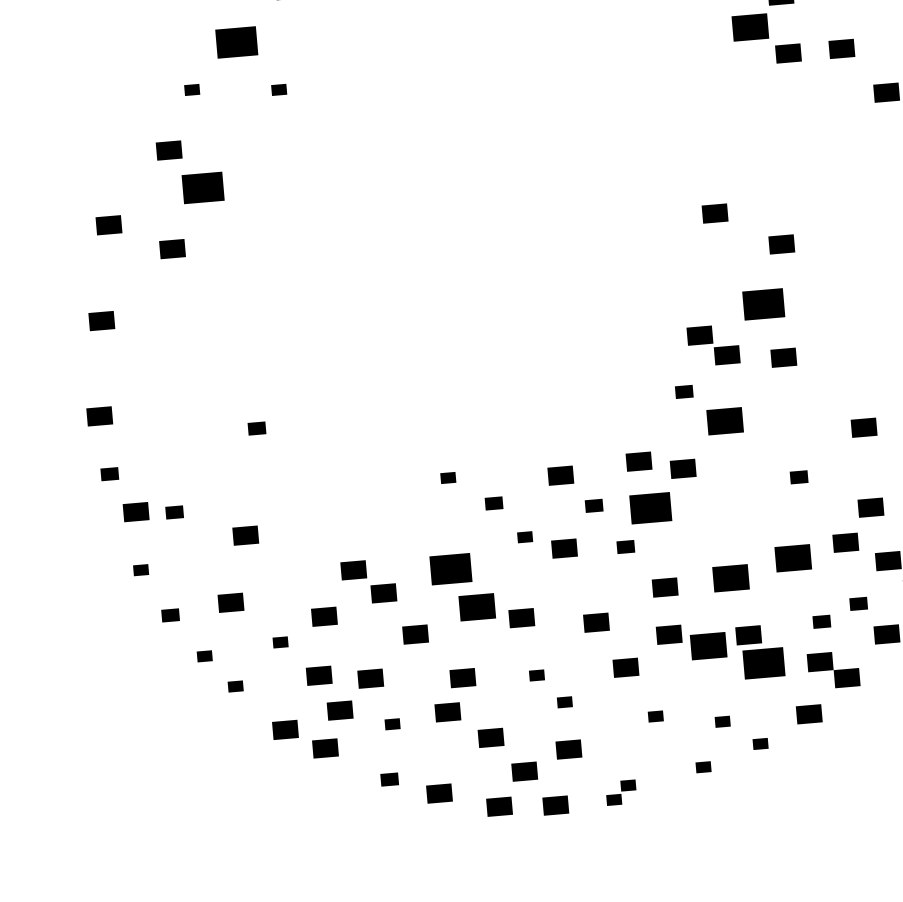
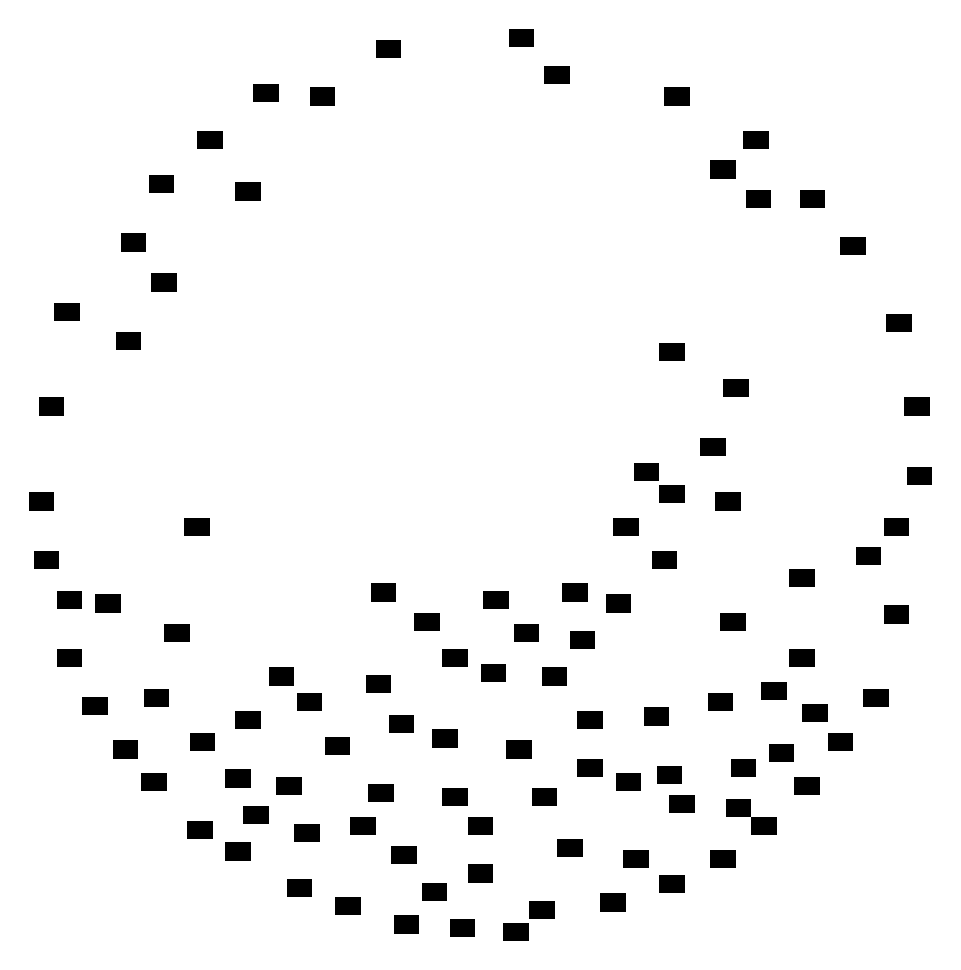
part: (749, 27) -> (722, 169), size x0.71
part: (236, 41) -> (209, 139), size x0.62
part: (192, 89) -> (161, 183), size x1.67
part: (278, 90) -> (247, 191), size x1.67
part: (202, 187) -> (163, 282), size x0.62
part: (763, 304) -> (712, 446), size x0.62
part: (683, 391) -> (625, 526), size x1.43
part: (725, 421) -> (664, 559), size x0.71
part: (256, 428) -> (196, 526), size x1.43
part: (109, 473) -> (46, 559), size x1.43
part: (448, 477) -> (383, 592), size x1.67
part: (798, 477) -> (732, 621), size x1.43
part: (493, 503) -> (426, 621), size x1.43
part: (594, 505) -> (526, 632), size x1.43
part: (650, 507) -> (582, 639), size x0.62
part: (174, 512) -> (107, 603), size x1.43
part: (524, 536) -> (454, 657), size x1.67
part: (625, 547) -> (554, 676), size x1.43
part: (793, 557) -> (720, 701), size x0.71
part: (141, 569) -> (69, 657), size x1.67
part: (451, 569) -> (378, 683), size x0.62
part: (730, 578) -> (656, 716), size x0.71
part: (858, 603) -> (781, 752), size x1.43
part: (477, 606) -> (401, 723), size x0.71
part: (170, 615) -> (94, 705), size x1.43
part: (821, 621) -> (743, 767), size x1.43
part: (280, 641) -> (202, 741), size x1.67
part: (708, 645) -> (628, 781), size x0.71
part: (204, 656) -> (125, 749), size x1.67
part: (763, 662) -> (681, 803), size x0.62
part: (536, 675) -> (454, 796), size x1.67
part: (235, 685) -> (153, 781), size x1.67
part: (564, 701) -> (480, 825), size x1.67
part: (655, 716) -> (569, 847), size x1.67
part: (722, 721) -> (635, 858), size x1.67
part: (392, 723) -> (306, 832), size x1.67
part: (760, 743) -> (671, 883), size x1.67
part: (702, 767) -> (612, 902), size x1.67
part: (389, 779) -> (299, 887), size x1.43
part: (620, 792) -> (528, 920), size x1.67

